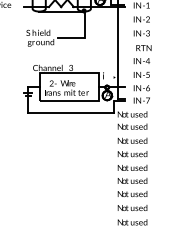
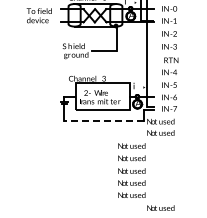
line: (71, 113) -> (104, 120), solid -> dashed
text: (132, 167) -> (131, 170), moved

